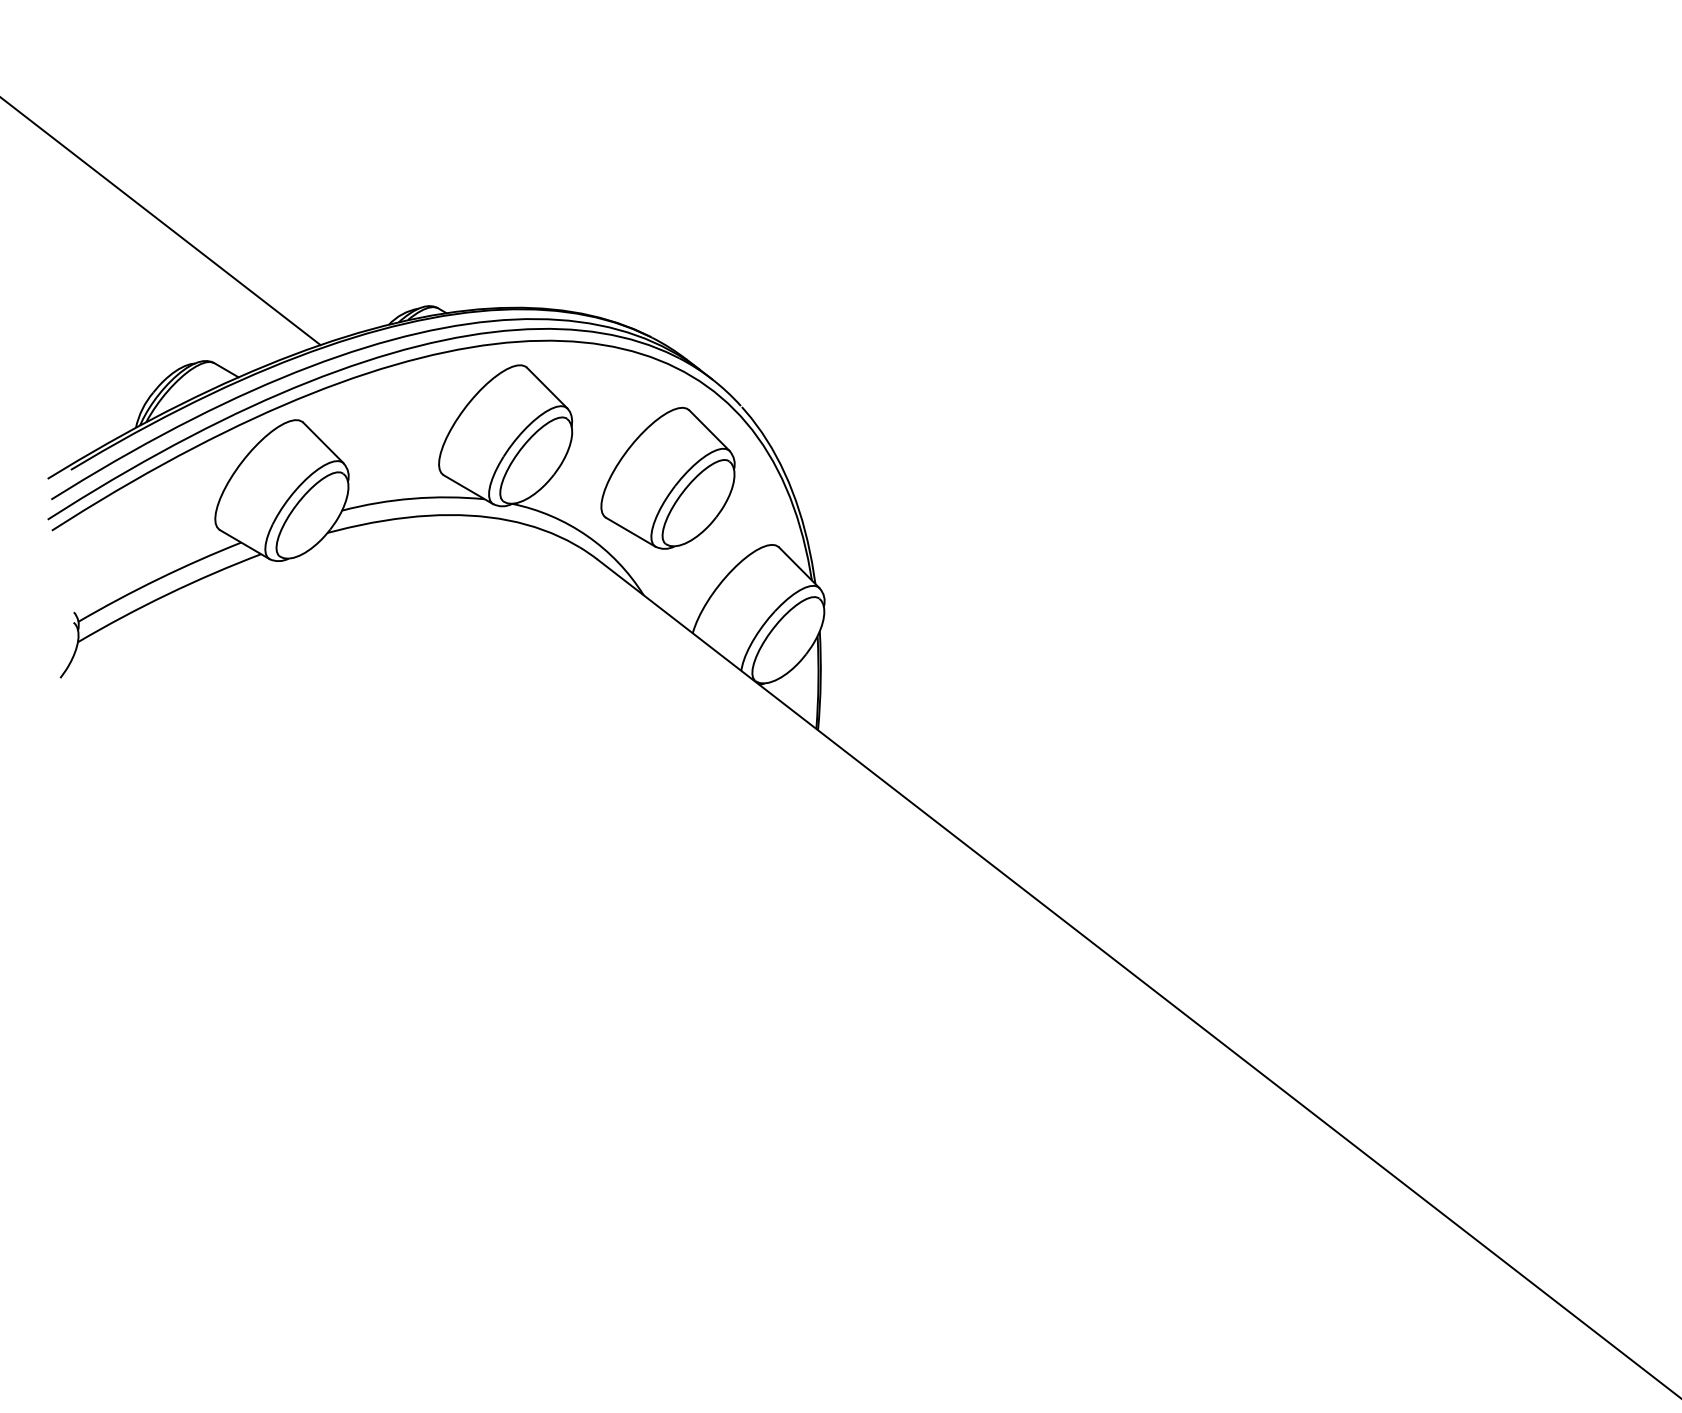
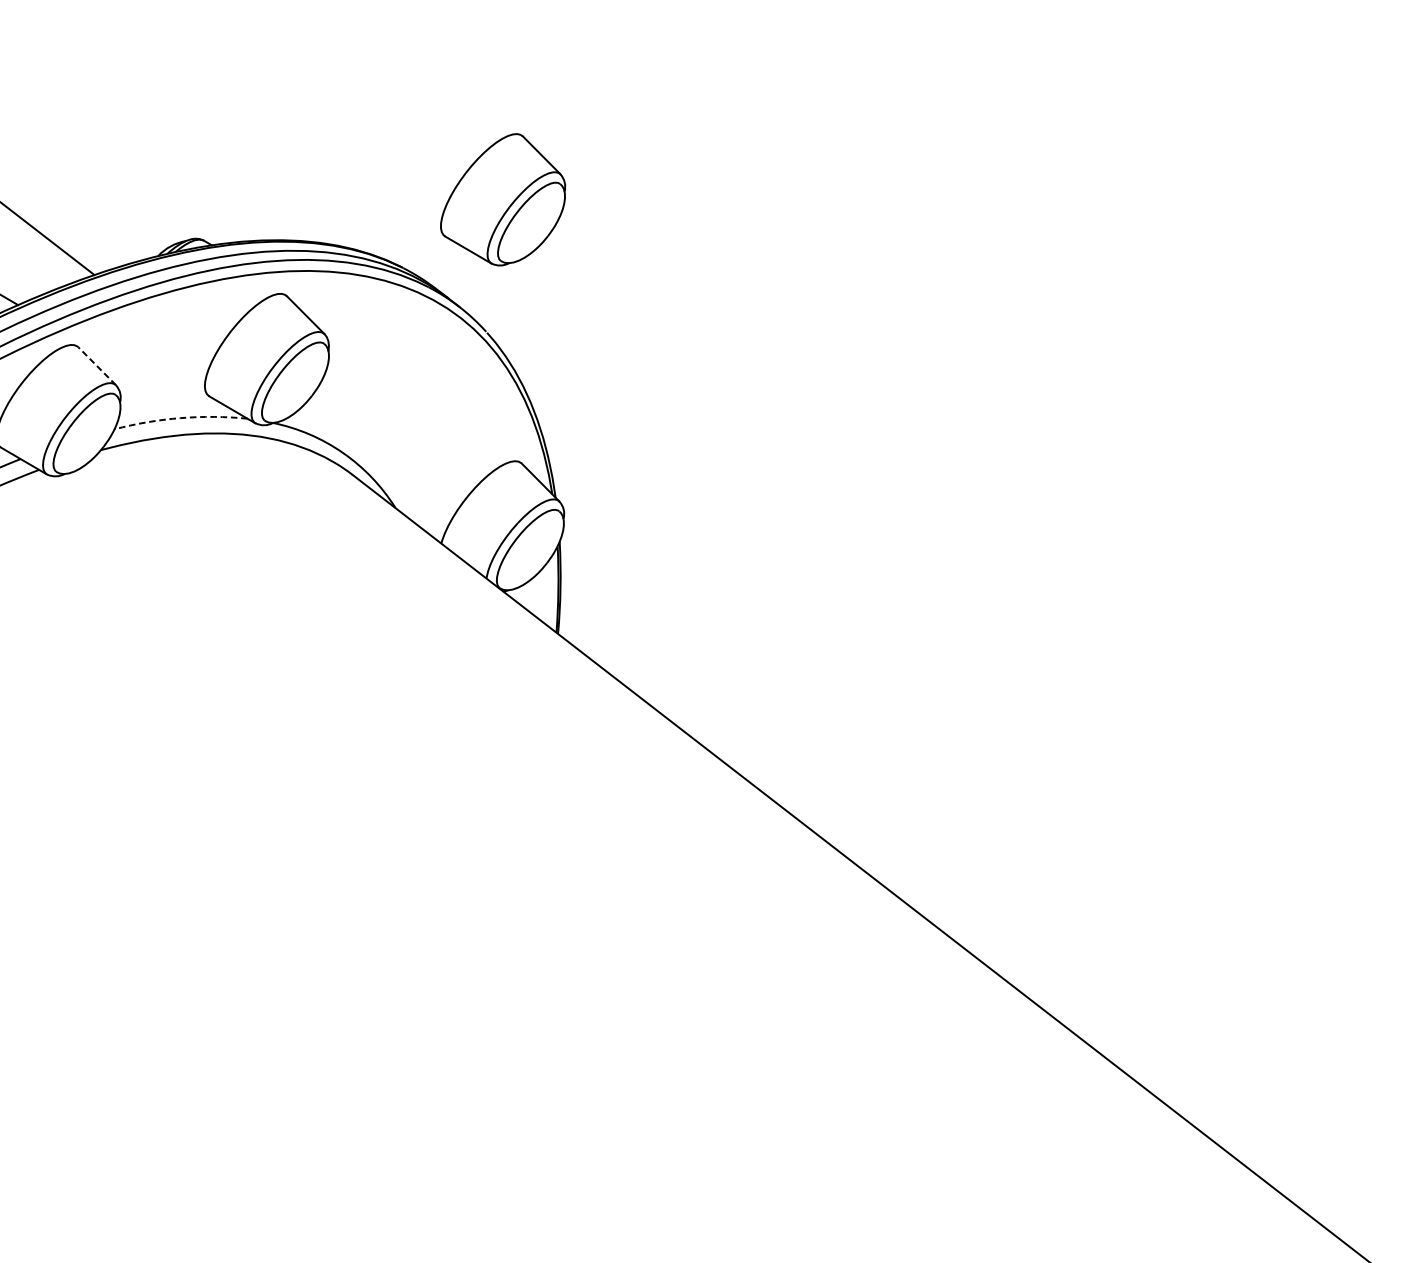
line: (323, 442) -> (97, 365), solid -> dashed
part: (667, 477) -> (502, 199), moved
arc: (412, 498) -> (180, 417), solid -> dashed

